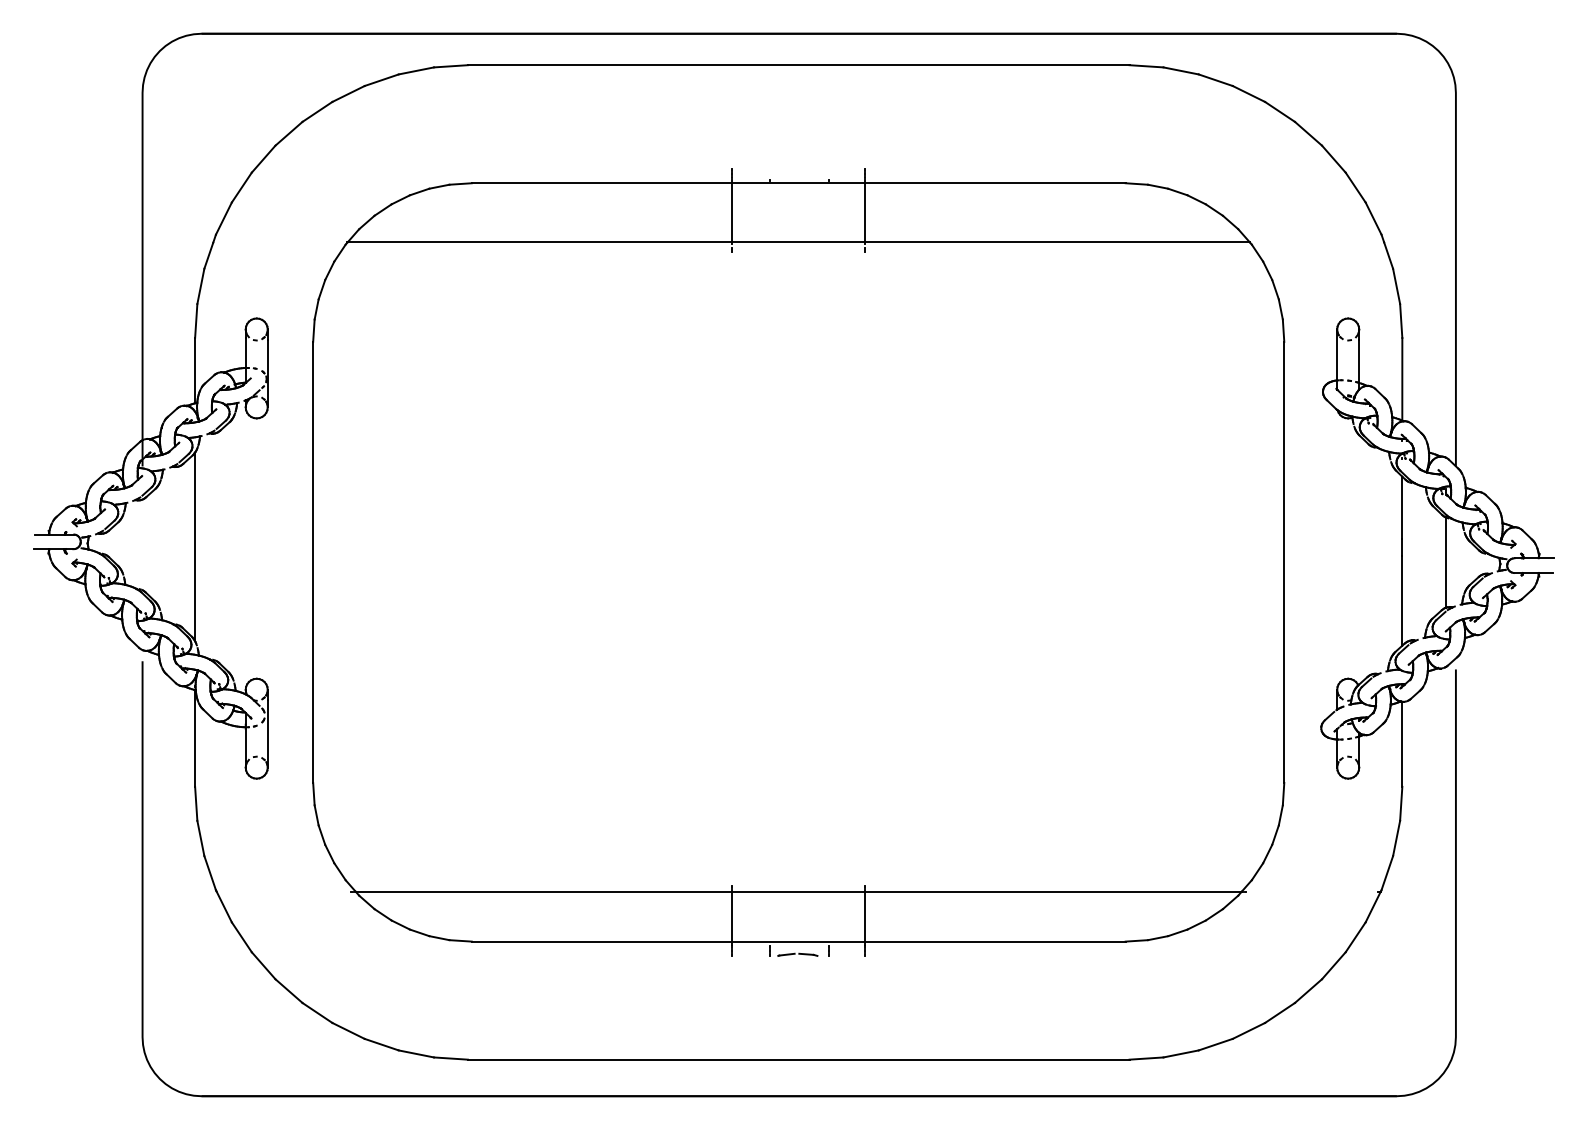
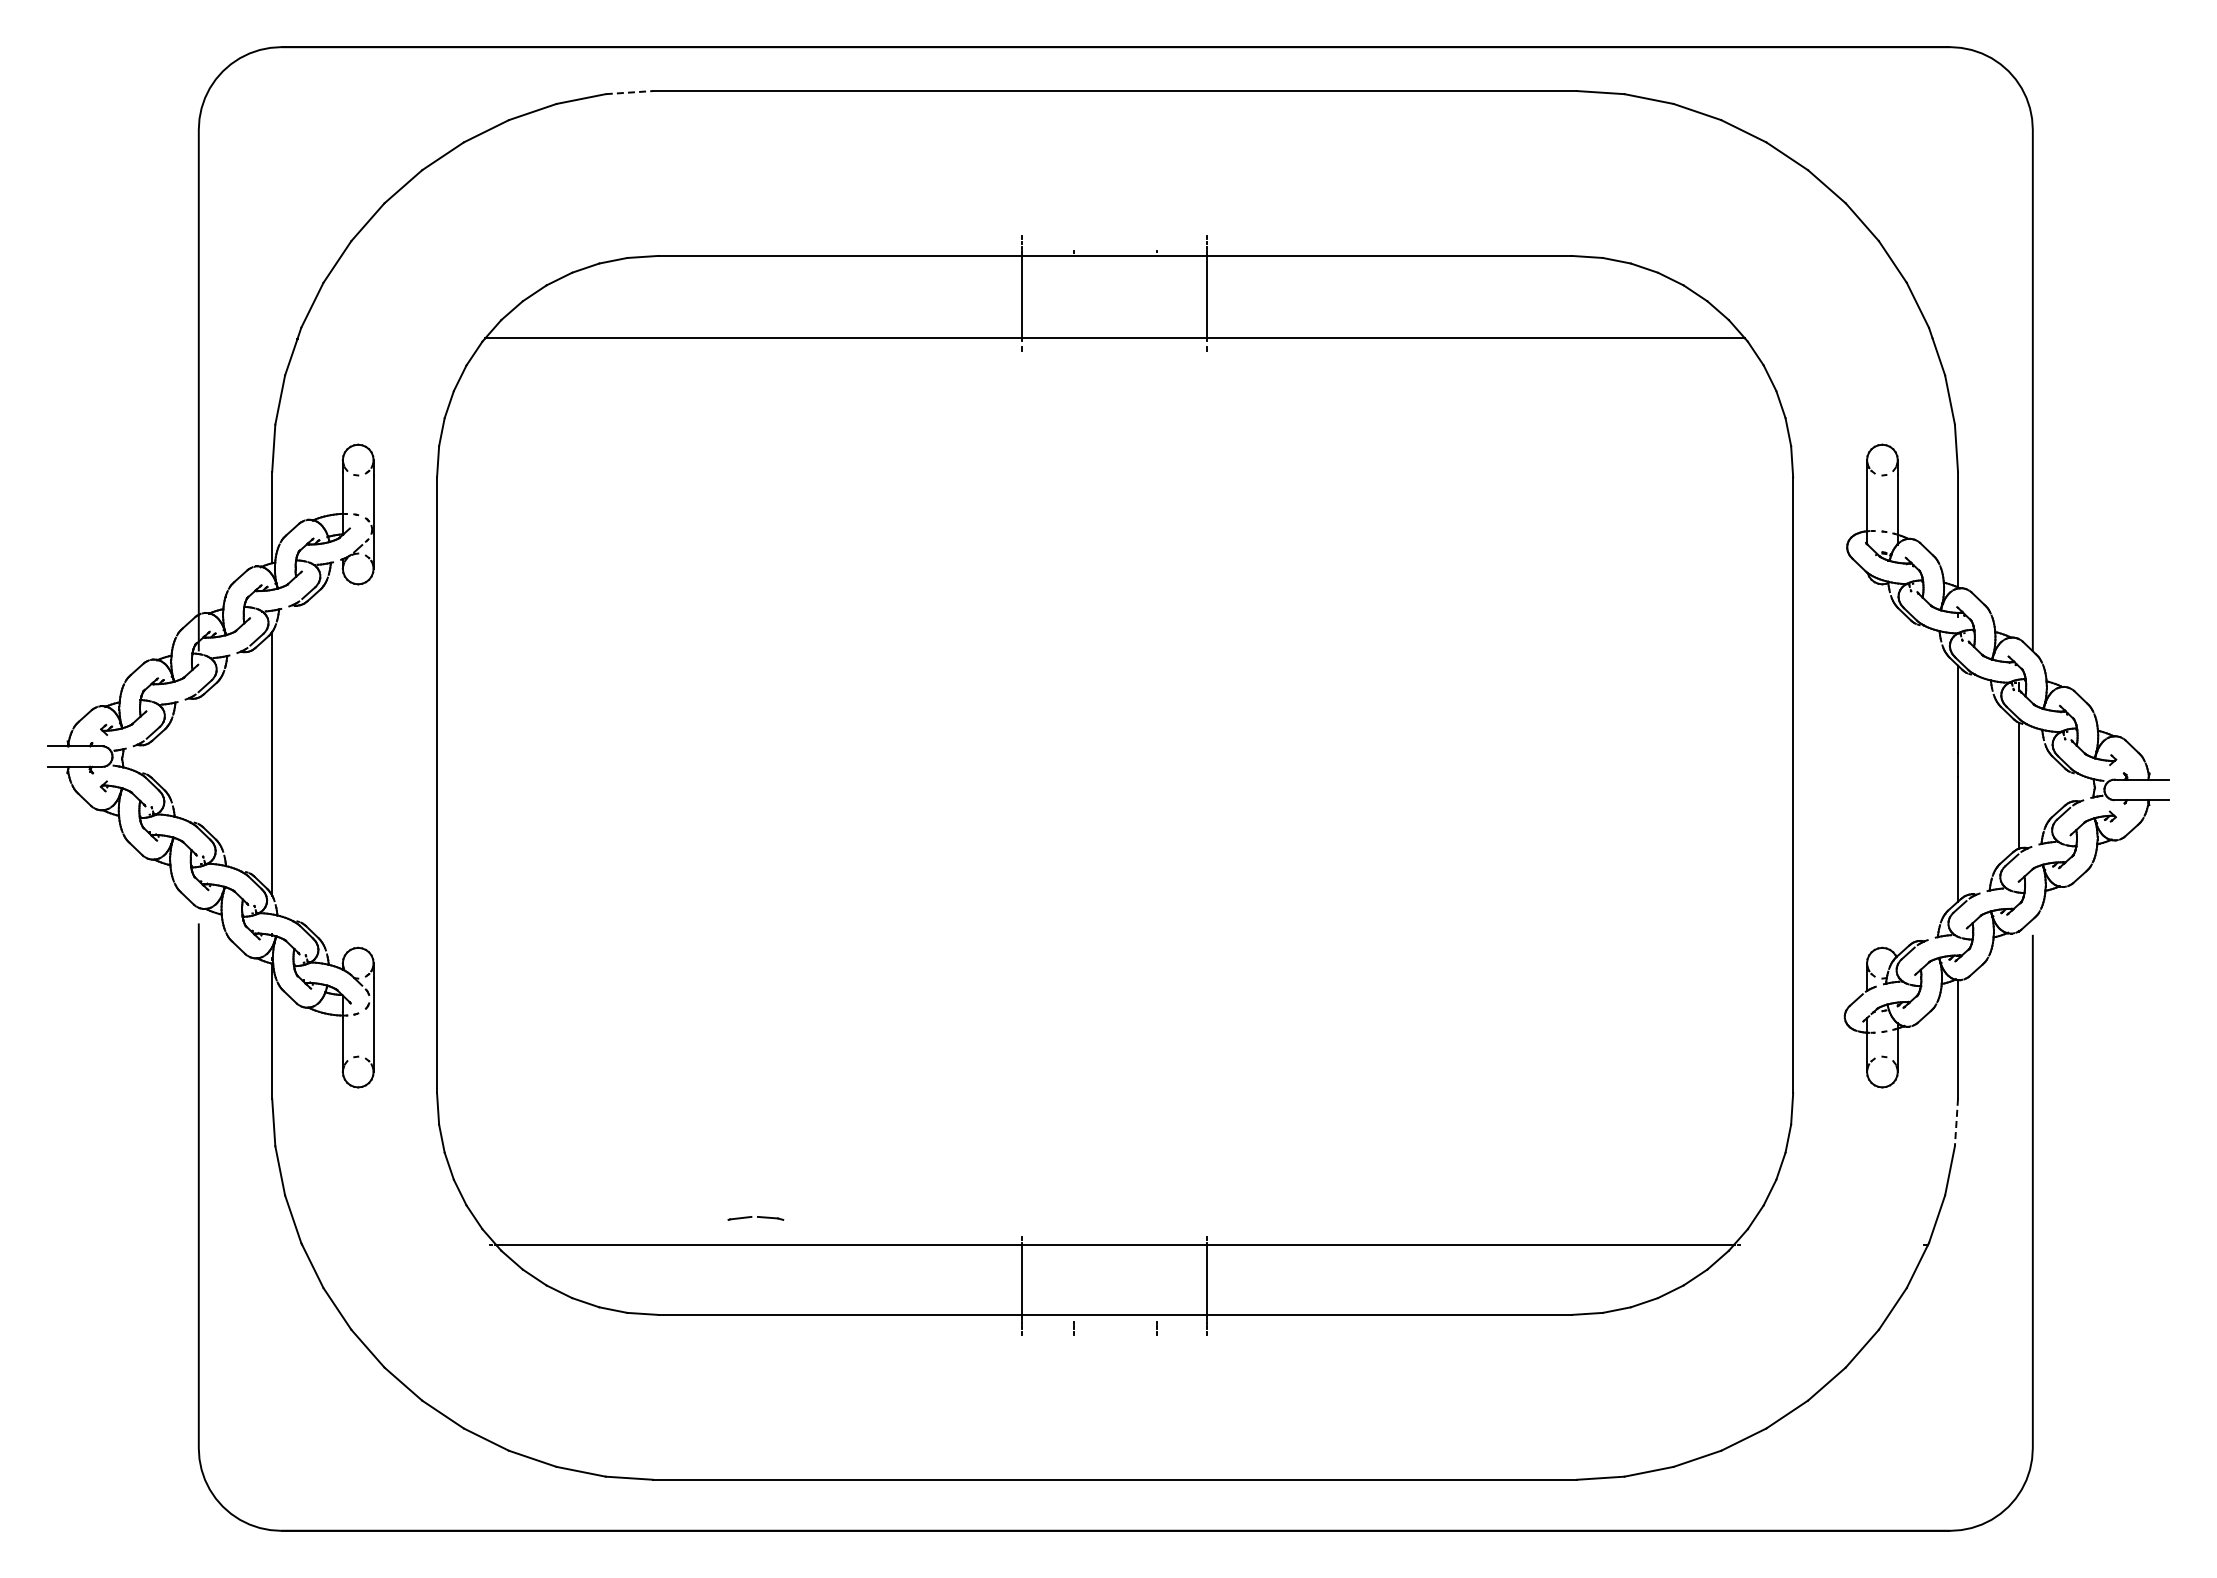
line: (450, 66) -> (629, 92), solid -> dashed
line: (1401, 803) -> (1956, 1122), solid -> dashed
part: (797, 954) -> (755, 1218), moved

